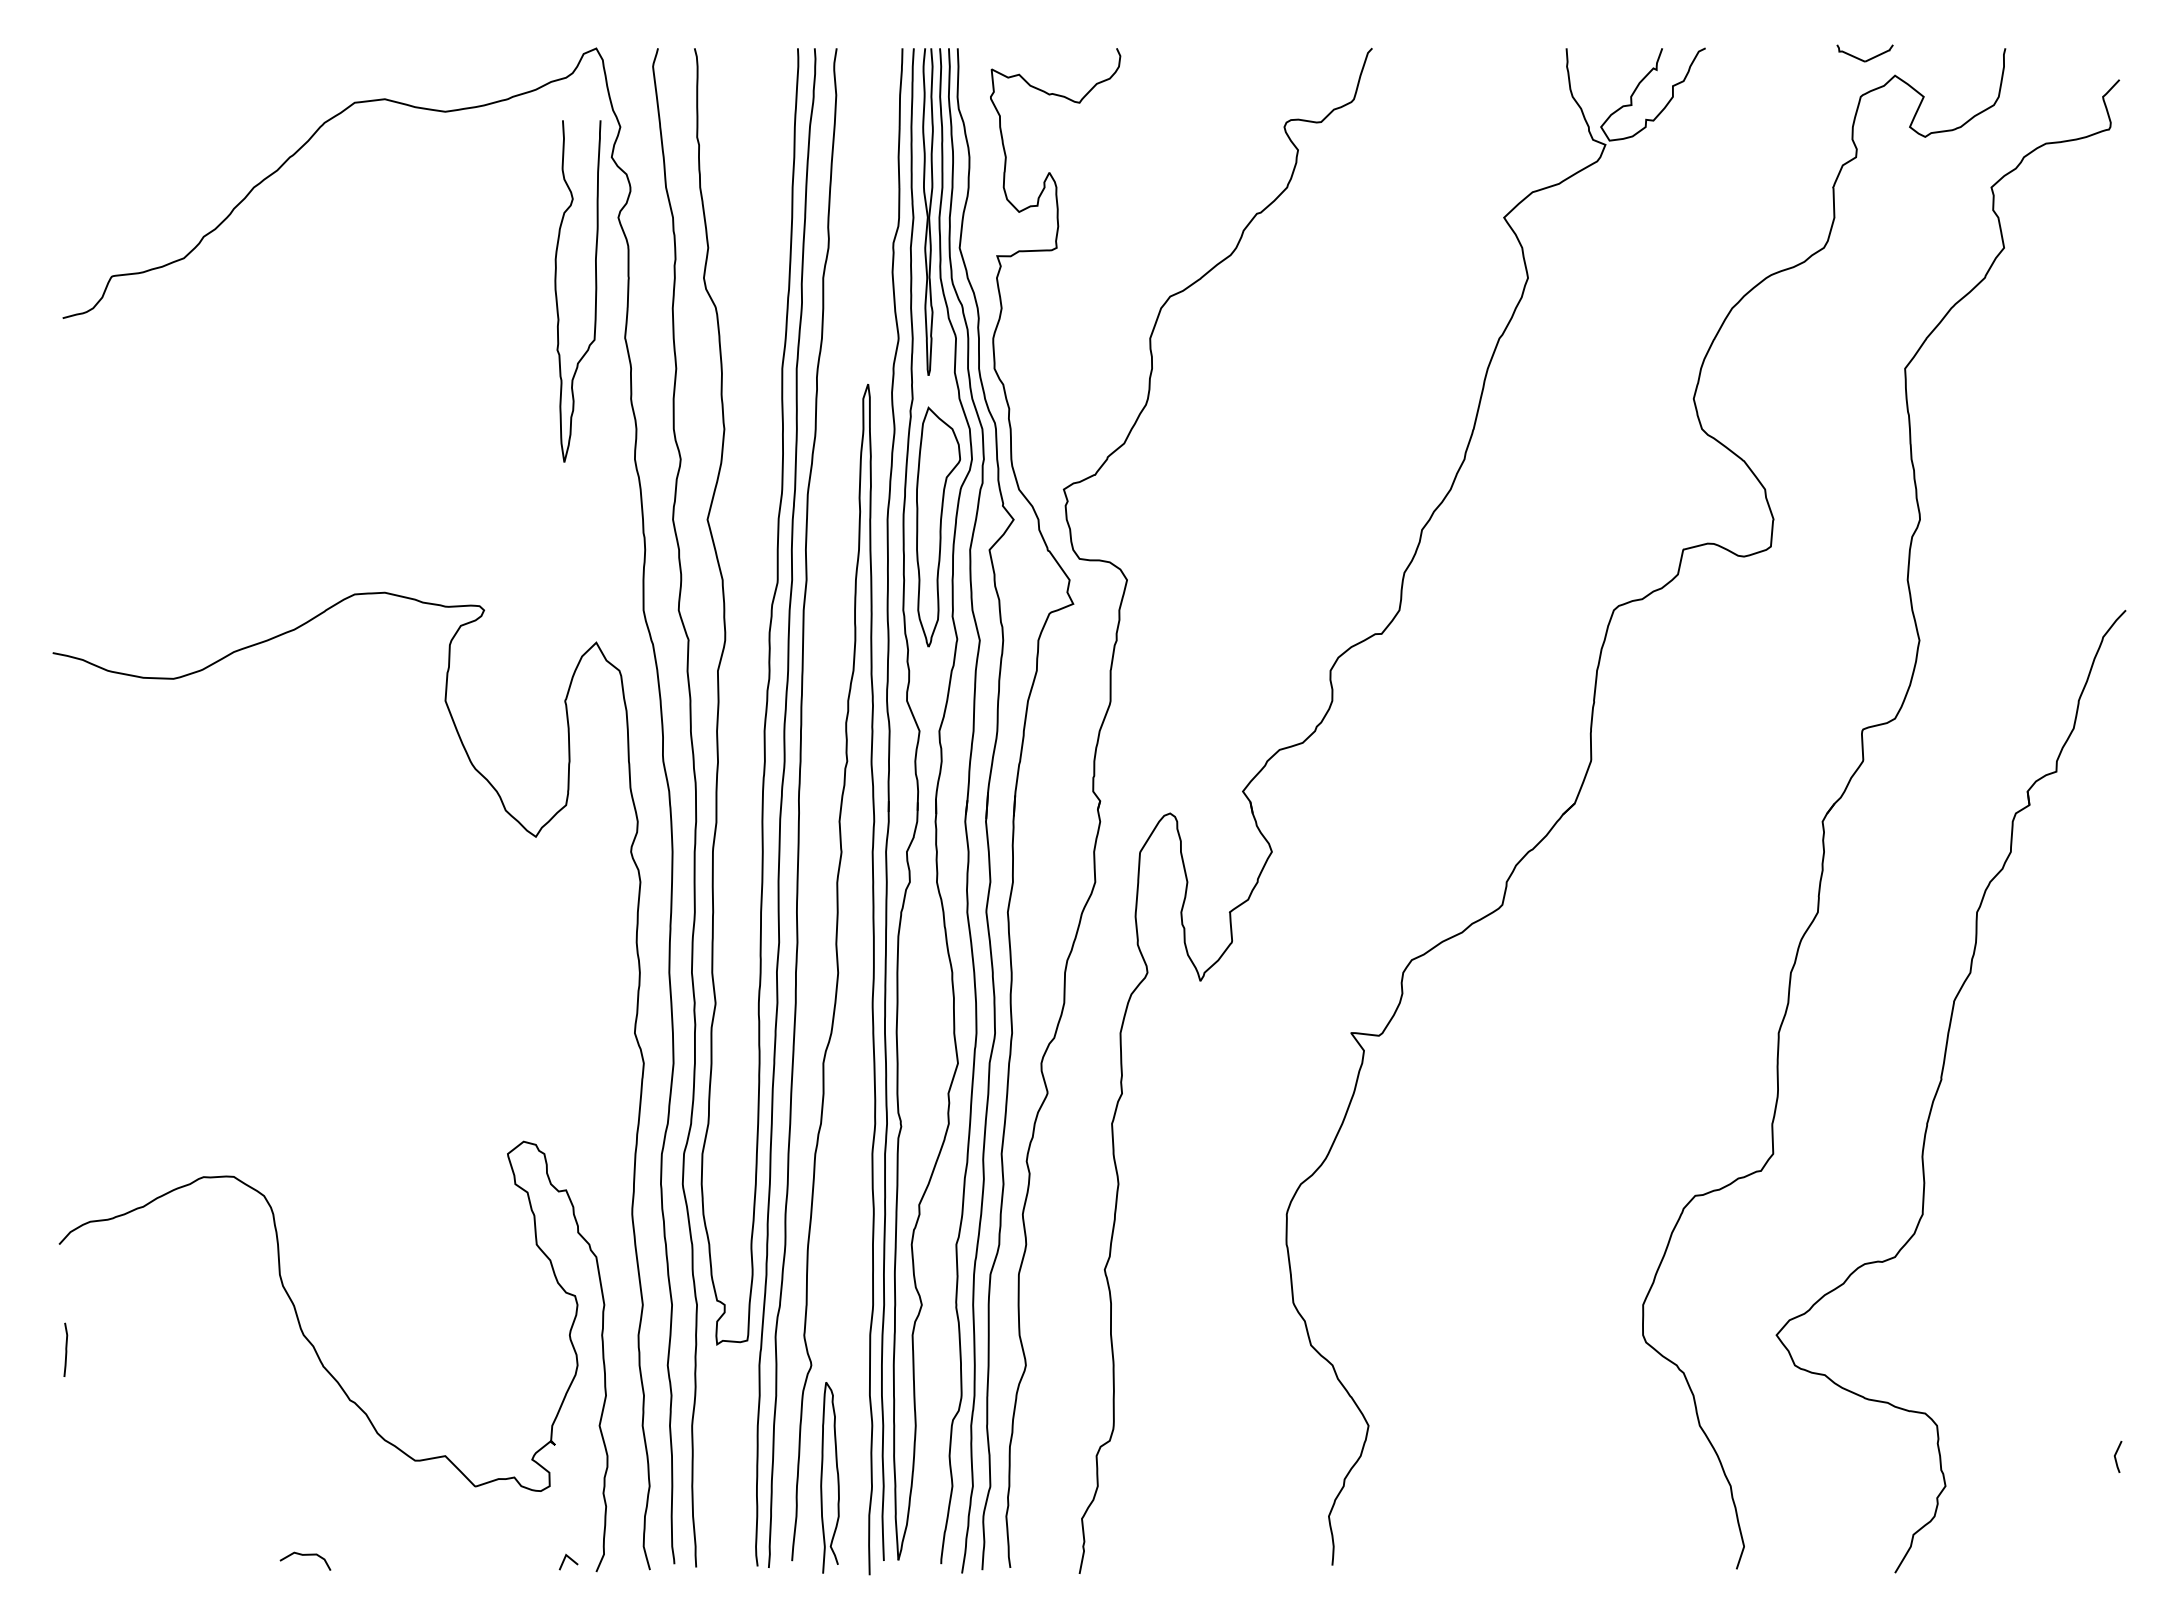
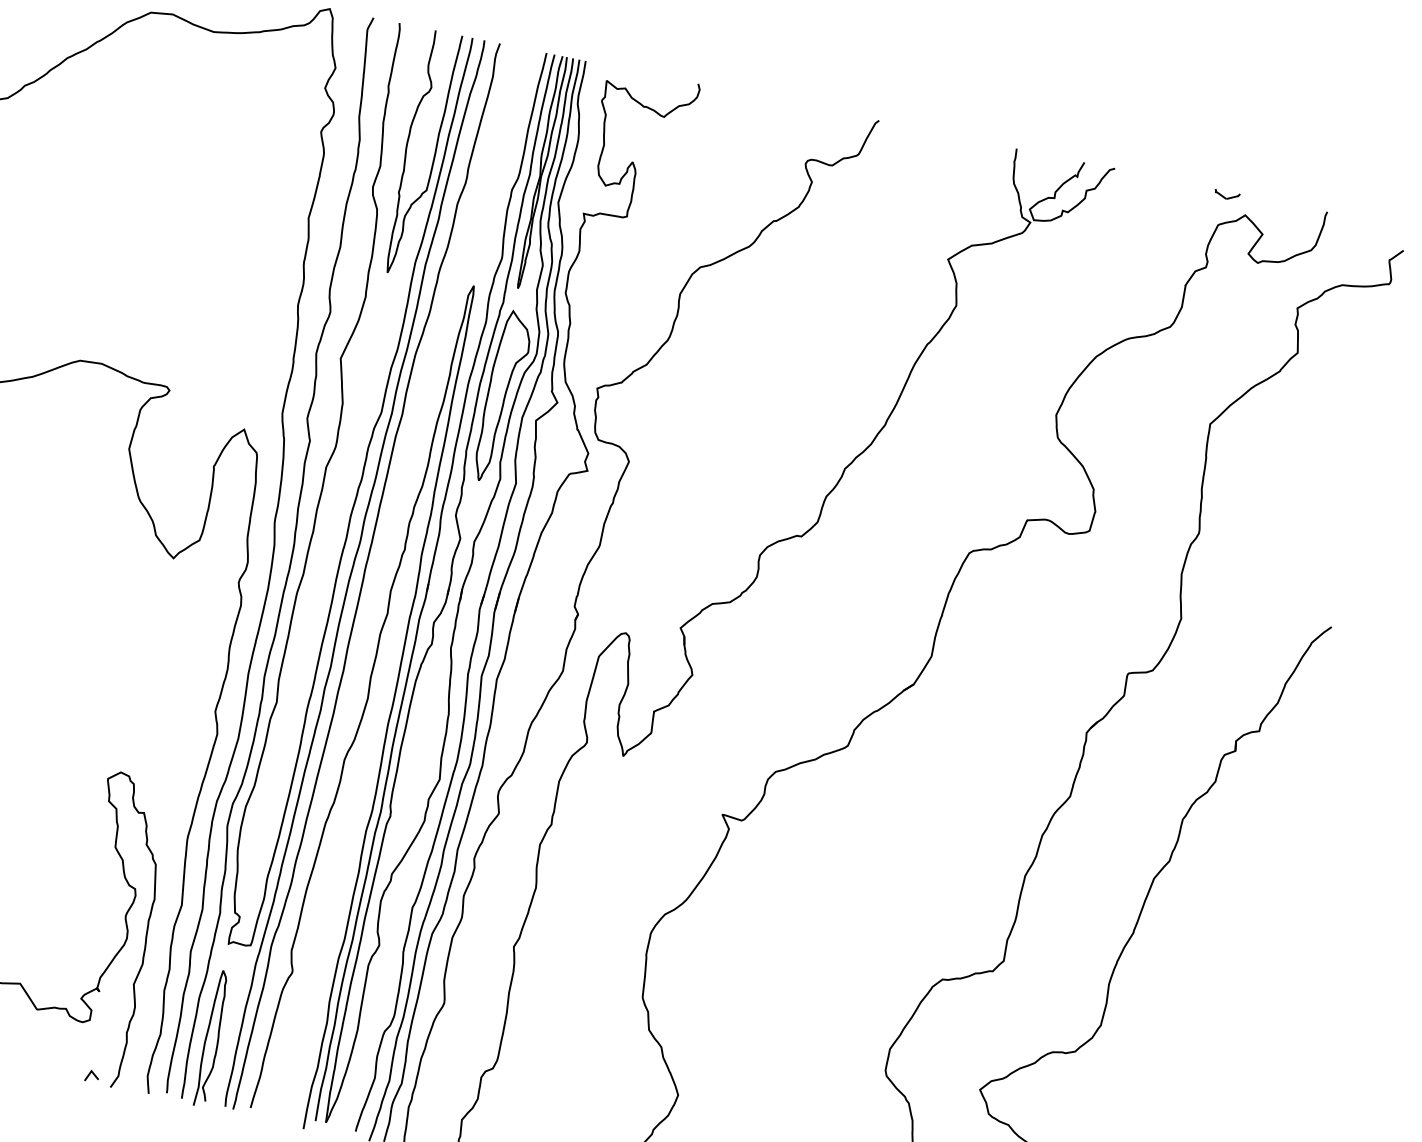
part: (1864, 53) -> (1226, 195), size x0.62
curve: (595, 291) -> (434, 156), moved
curve: (822, 1477) -> (207, 1037), moved

